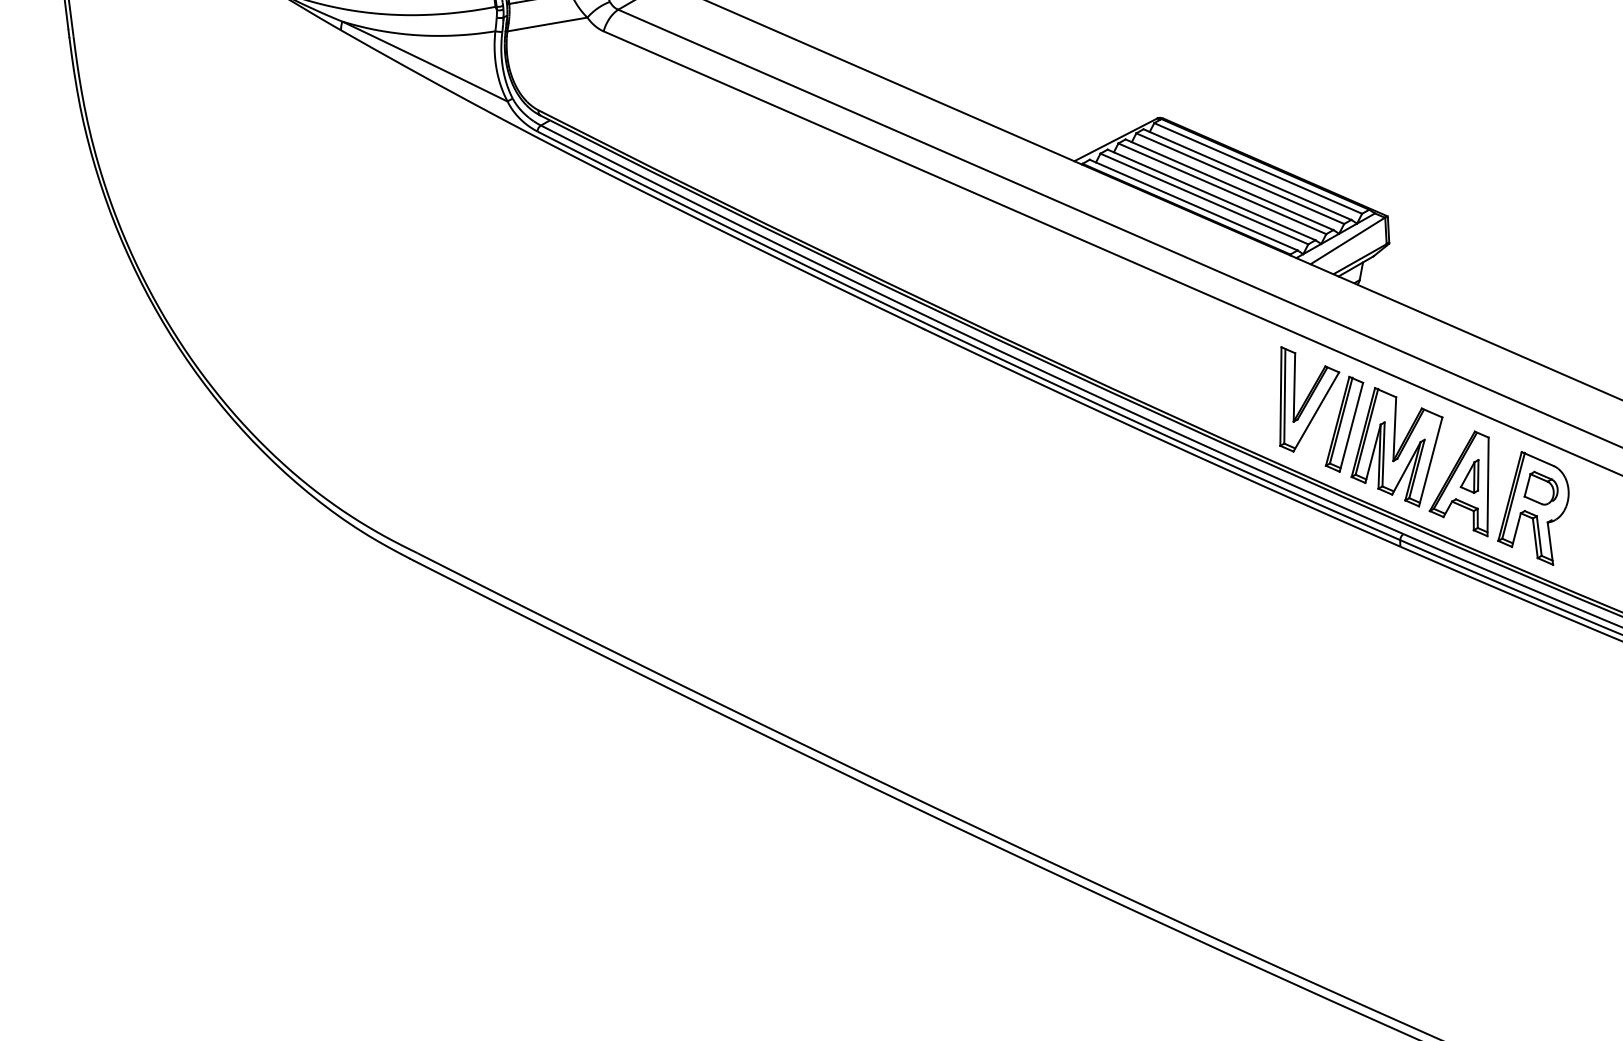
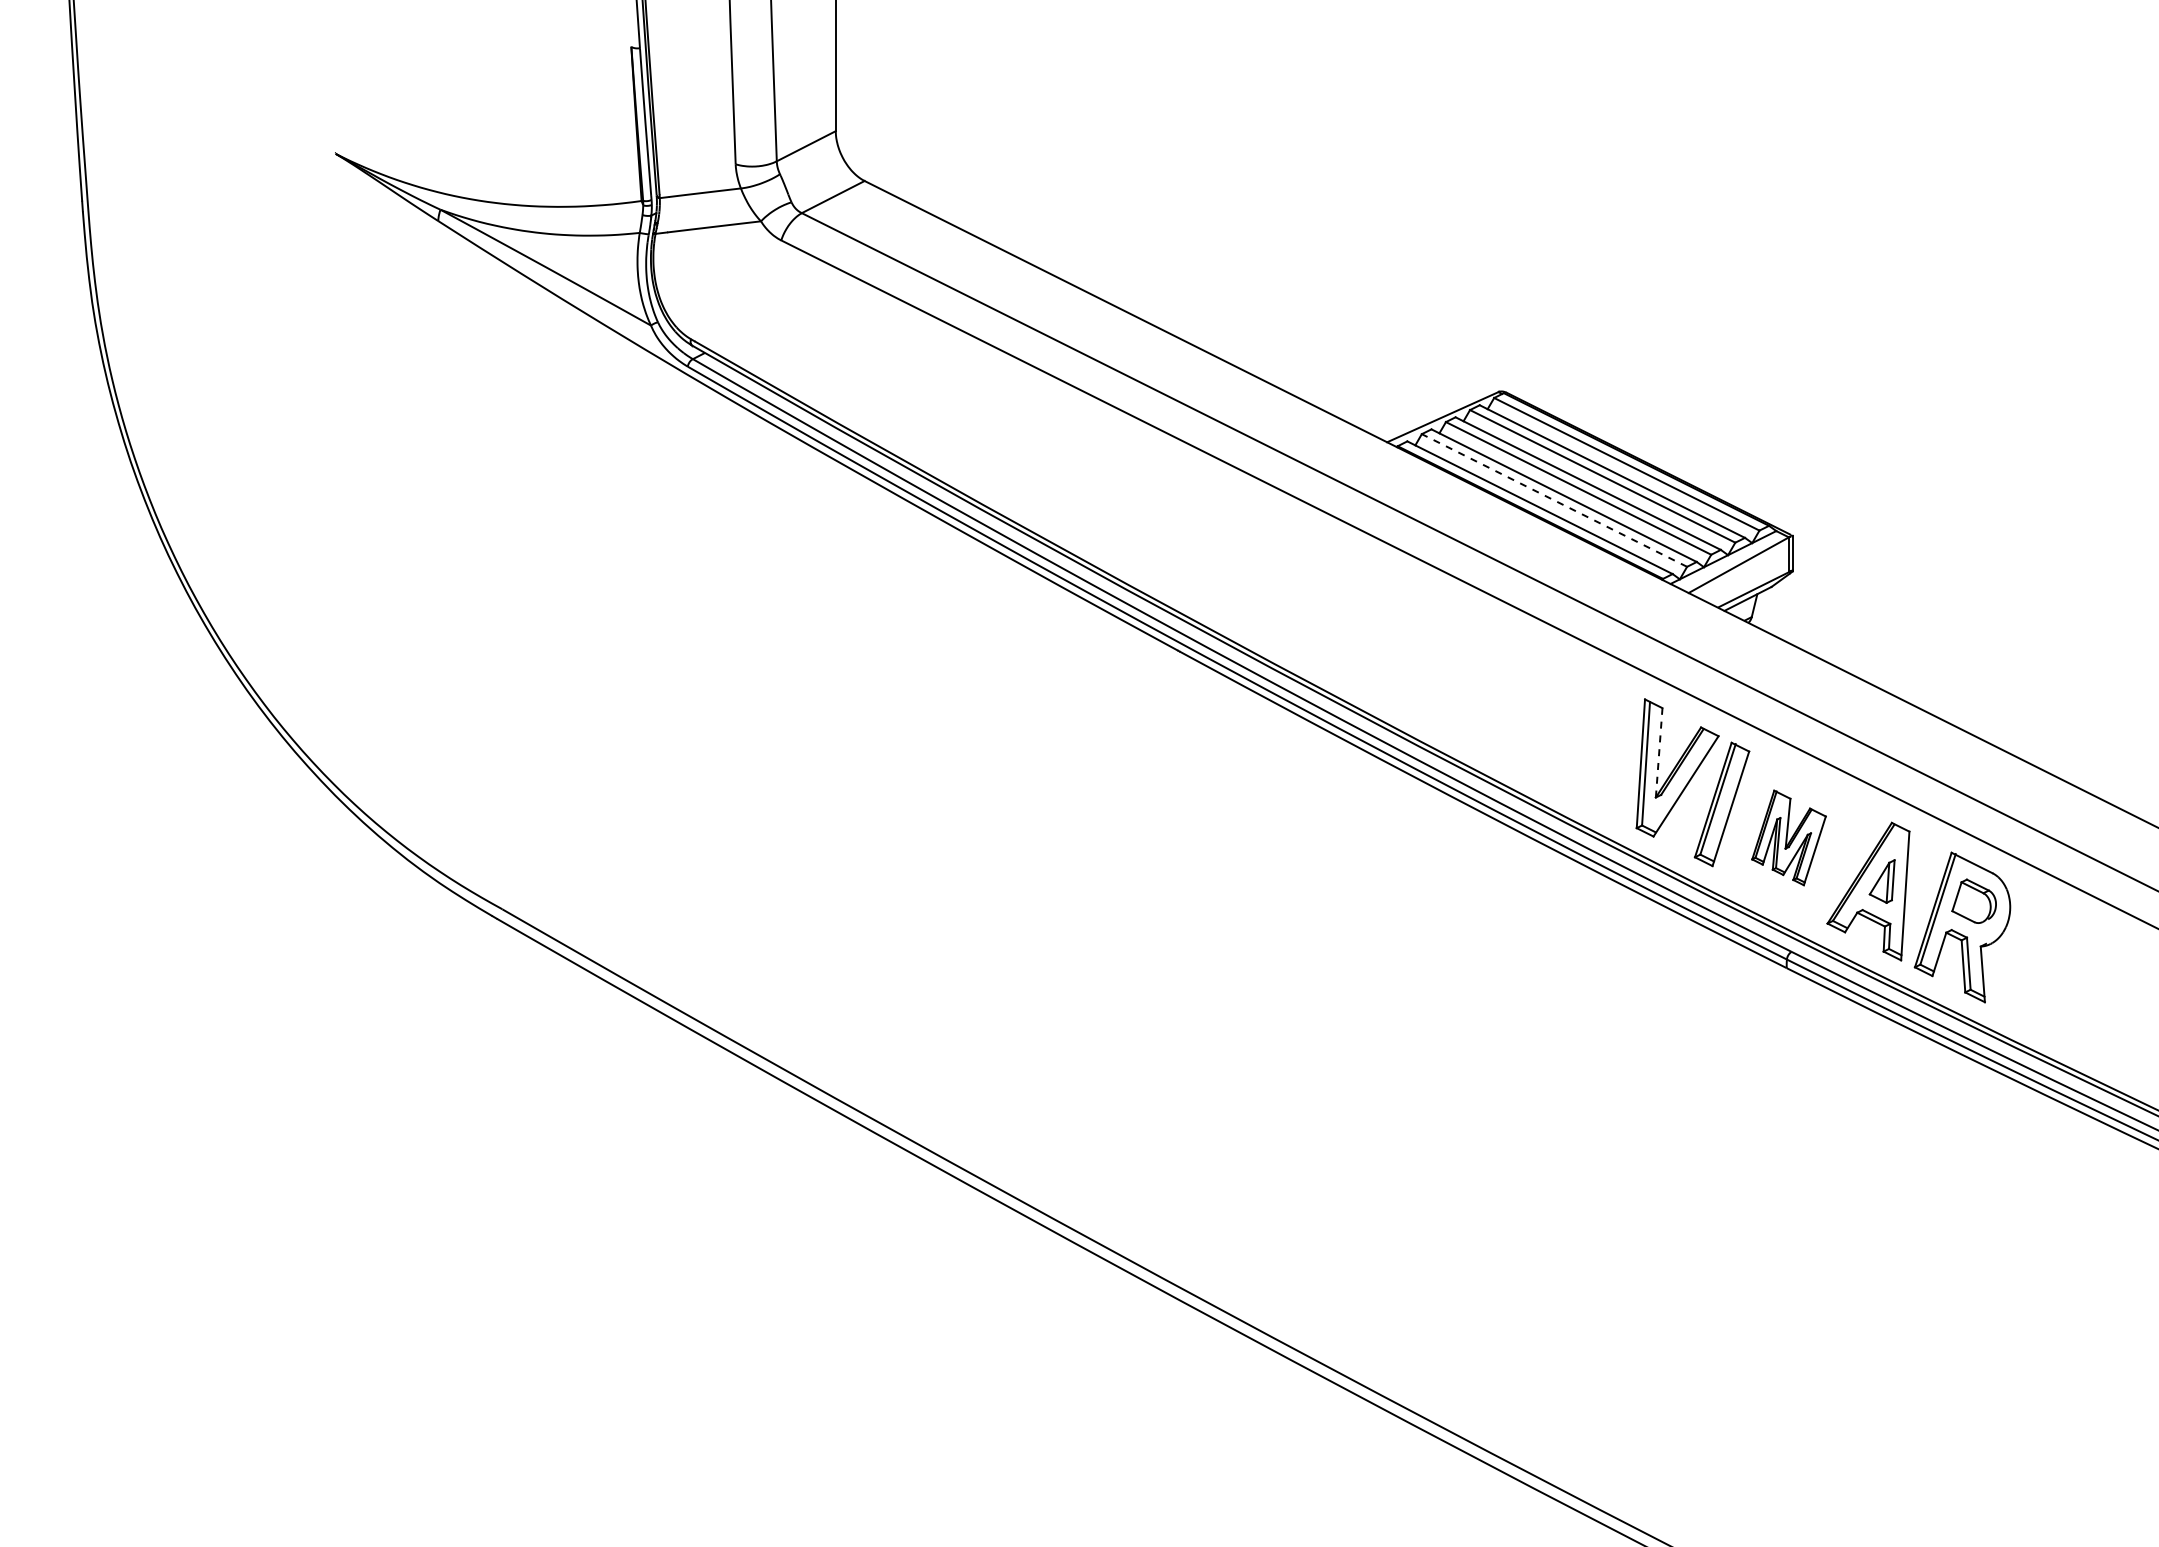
line: (1204, 199) -> (1554, 500), solid -> dashed
line: (1294, 387) -> (1659, 752), solid -> dashed
part: (1396, 446) -> (1788, 837), size x0.6

